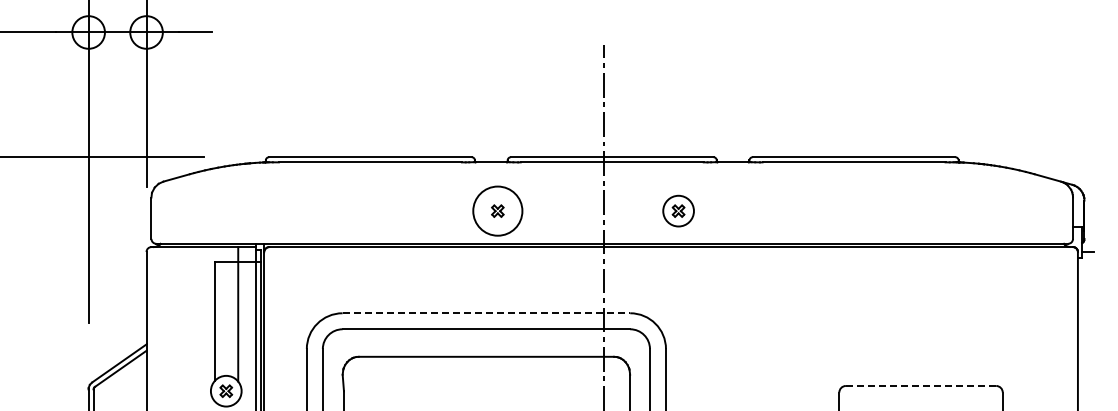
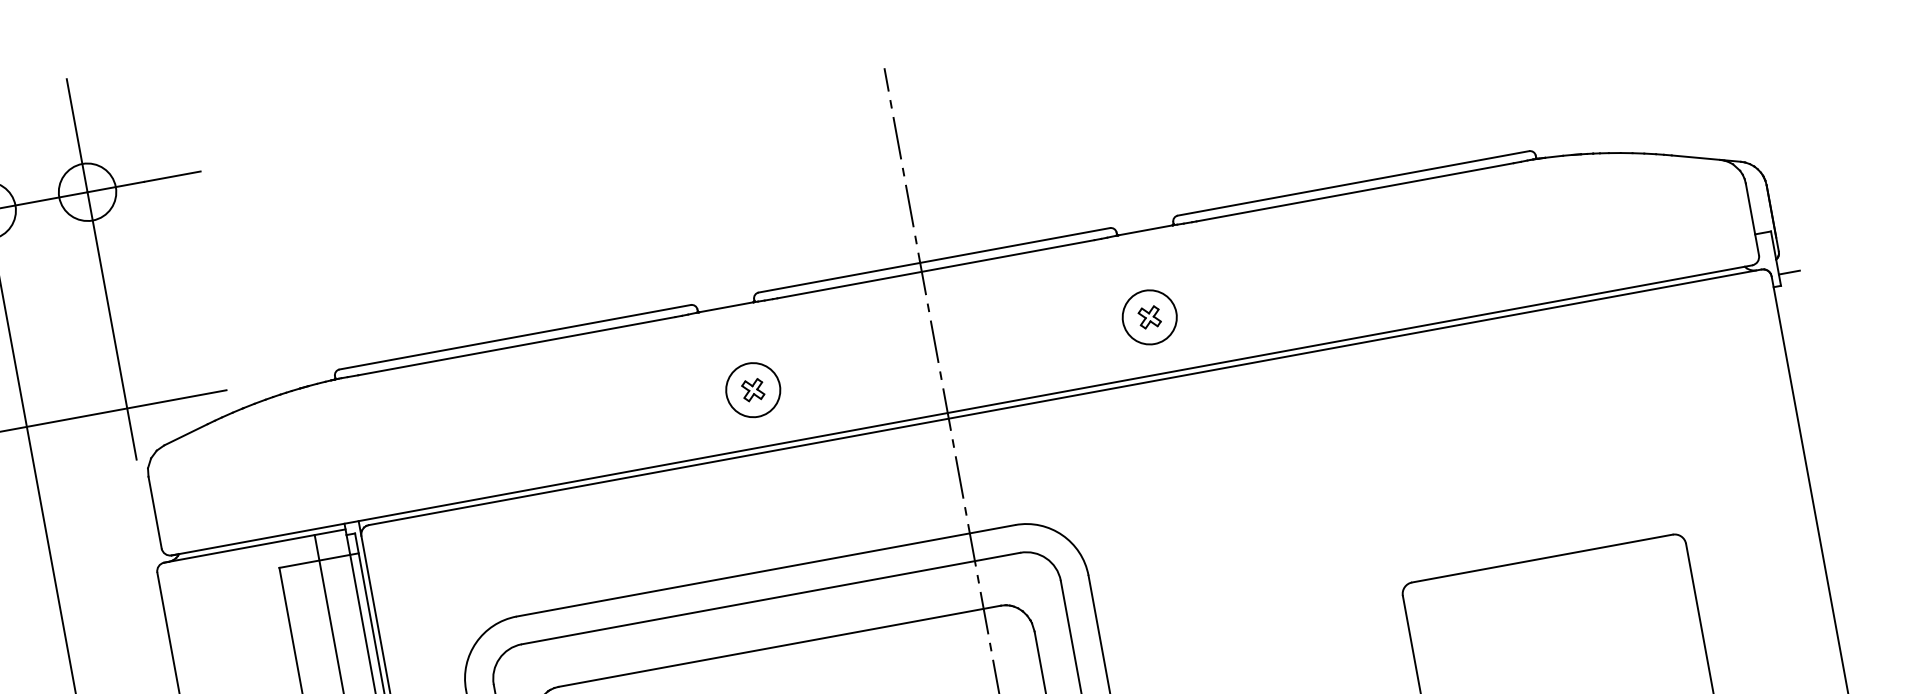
circle: (497, 210) -> (752, 389), size x0.62
part: (678, 210) -> (1149, 316), moved
line: (486, 313) -> (766, 571), dashed -> solid
line: (921, 385) -> (1543, 557), dashed -> solid

